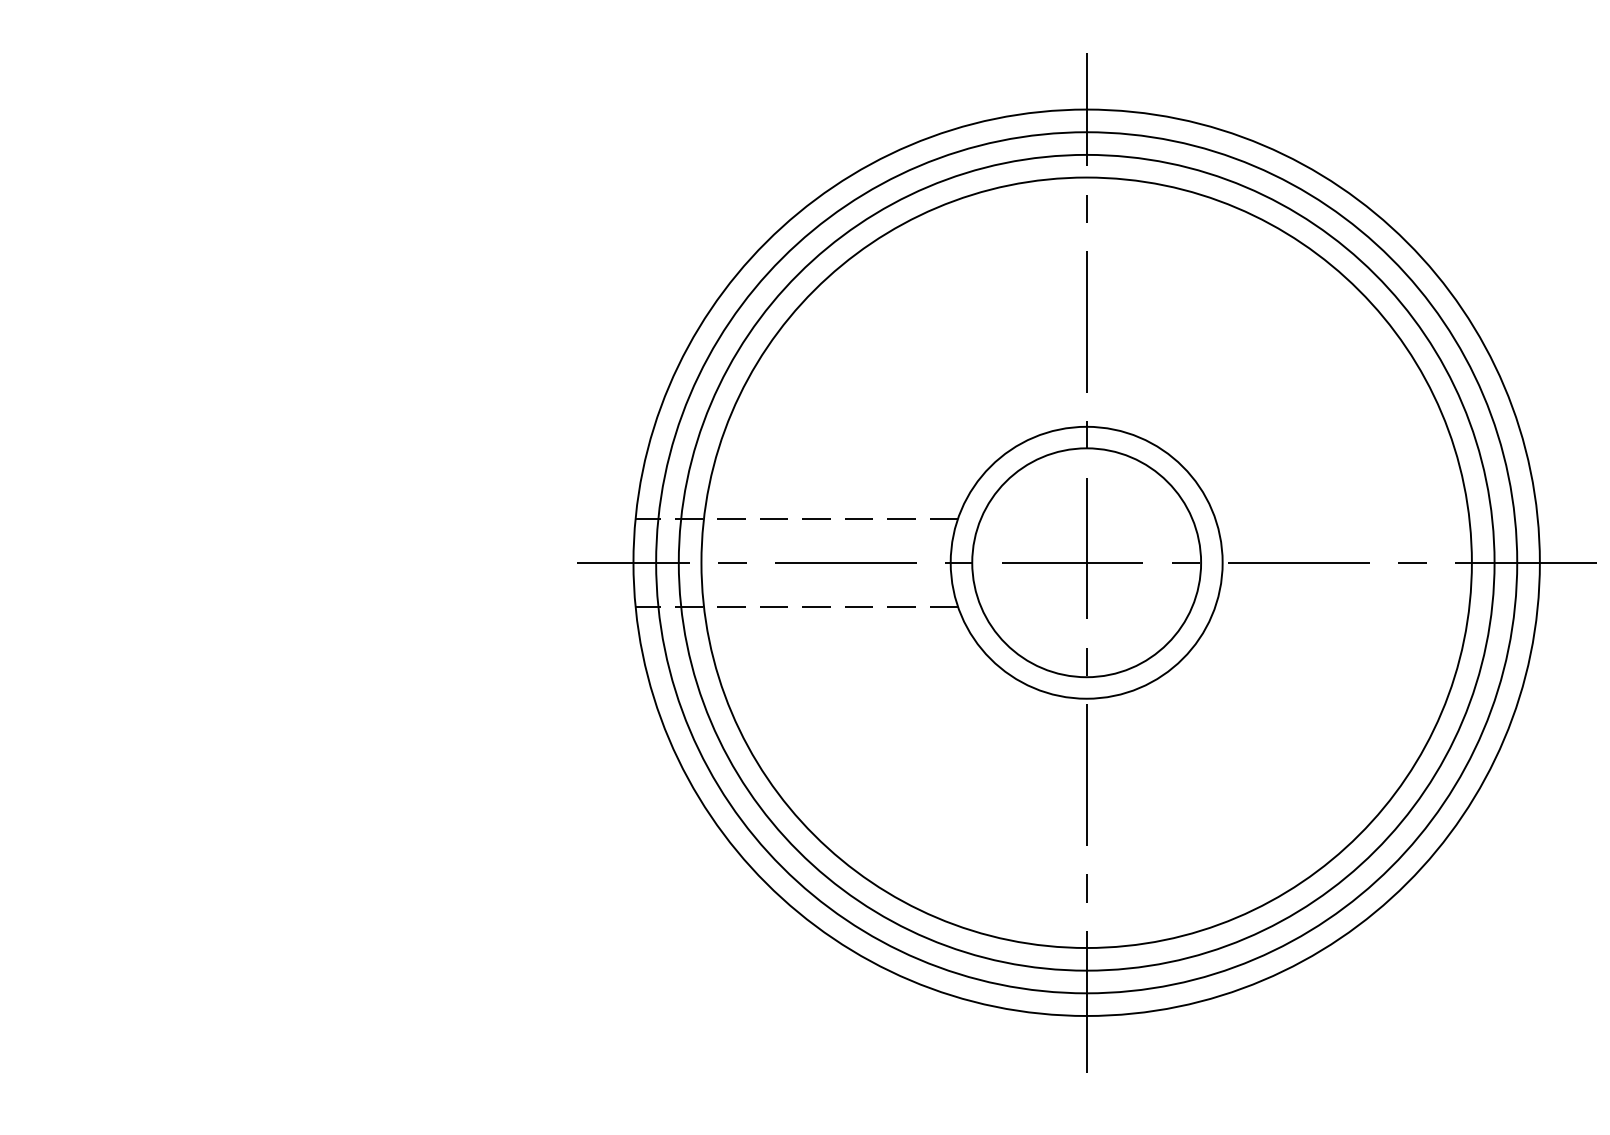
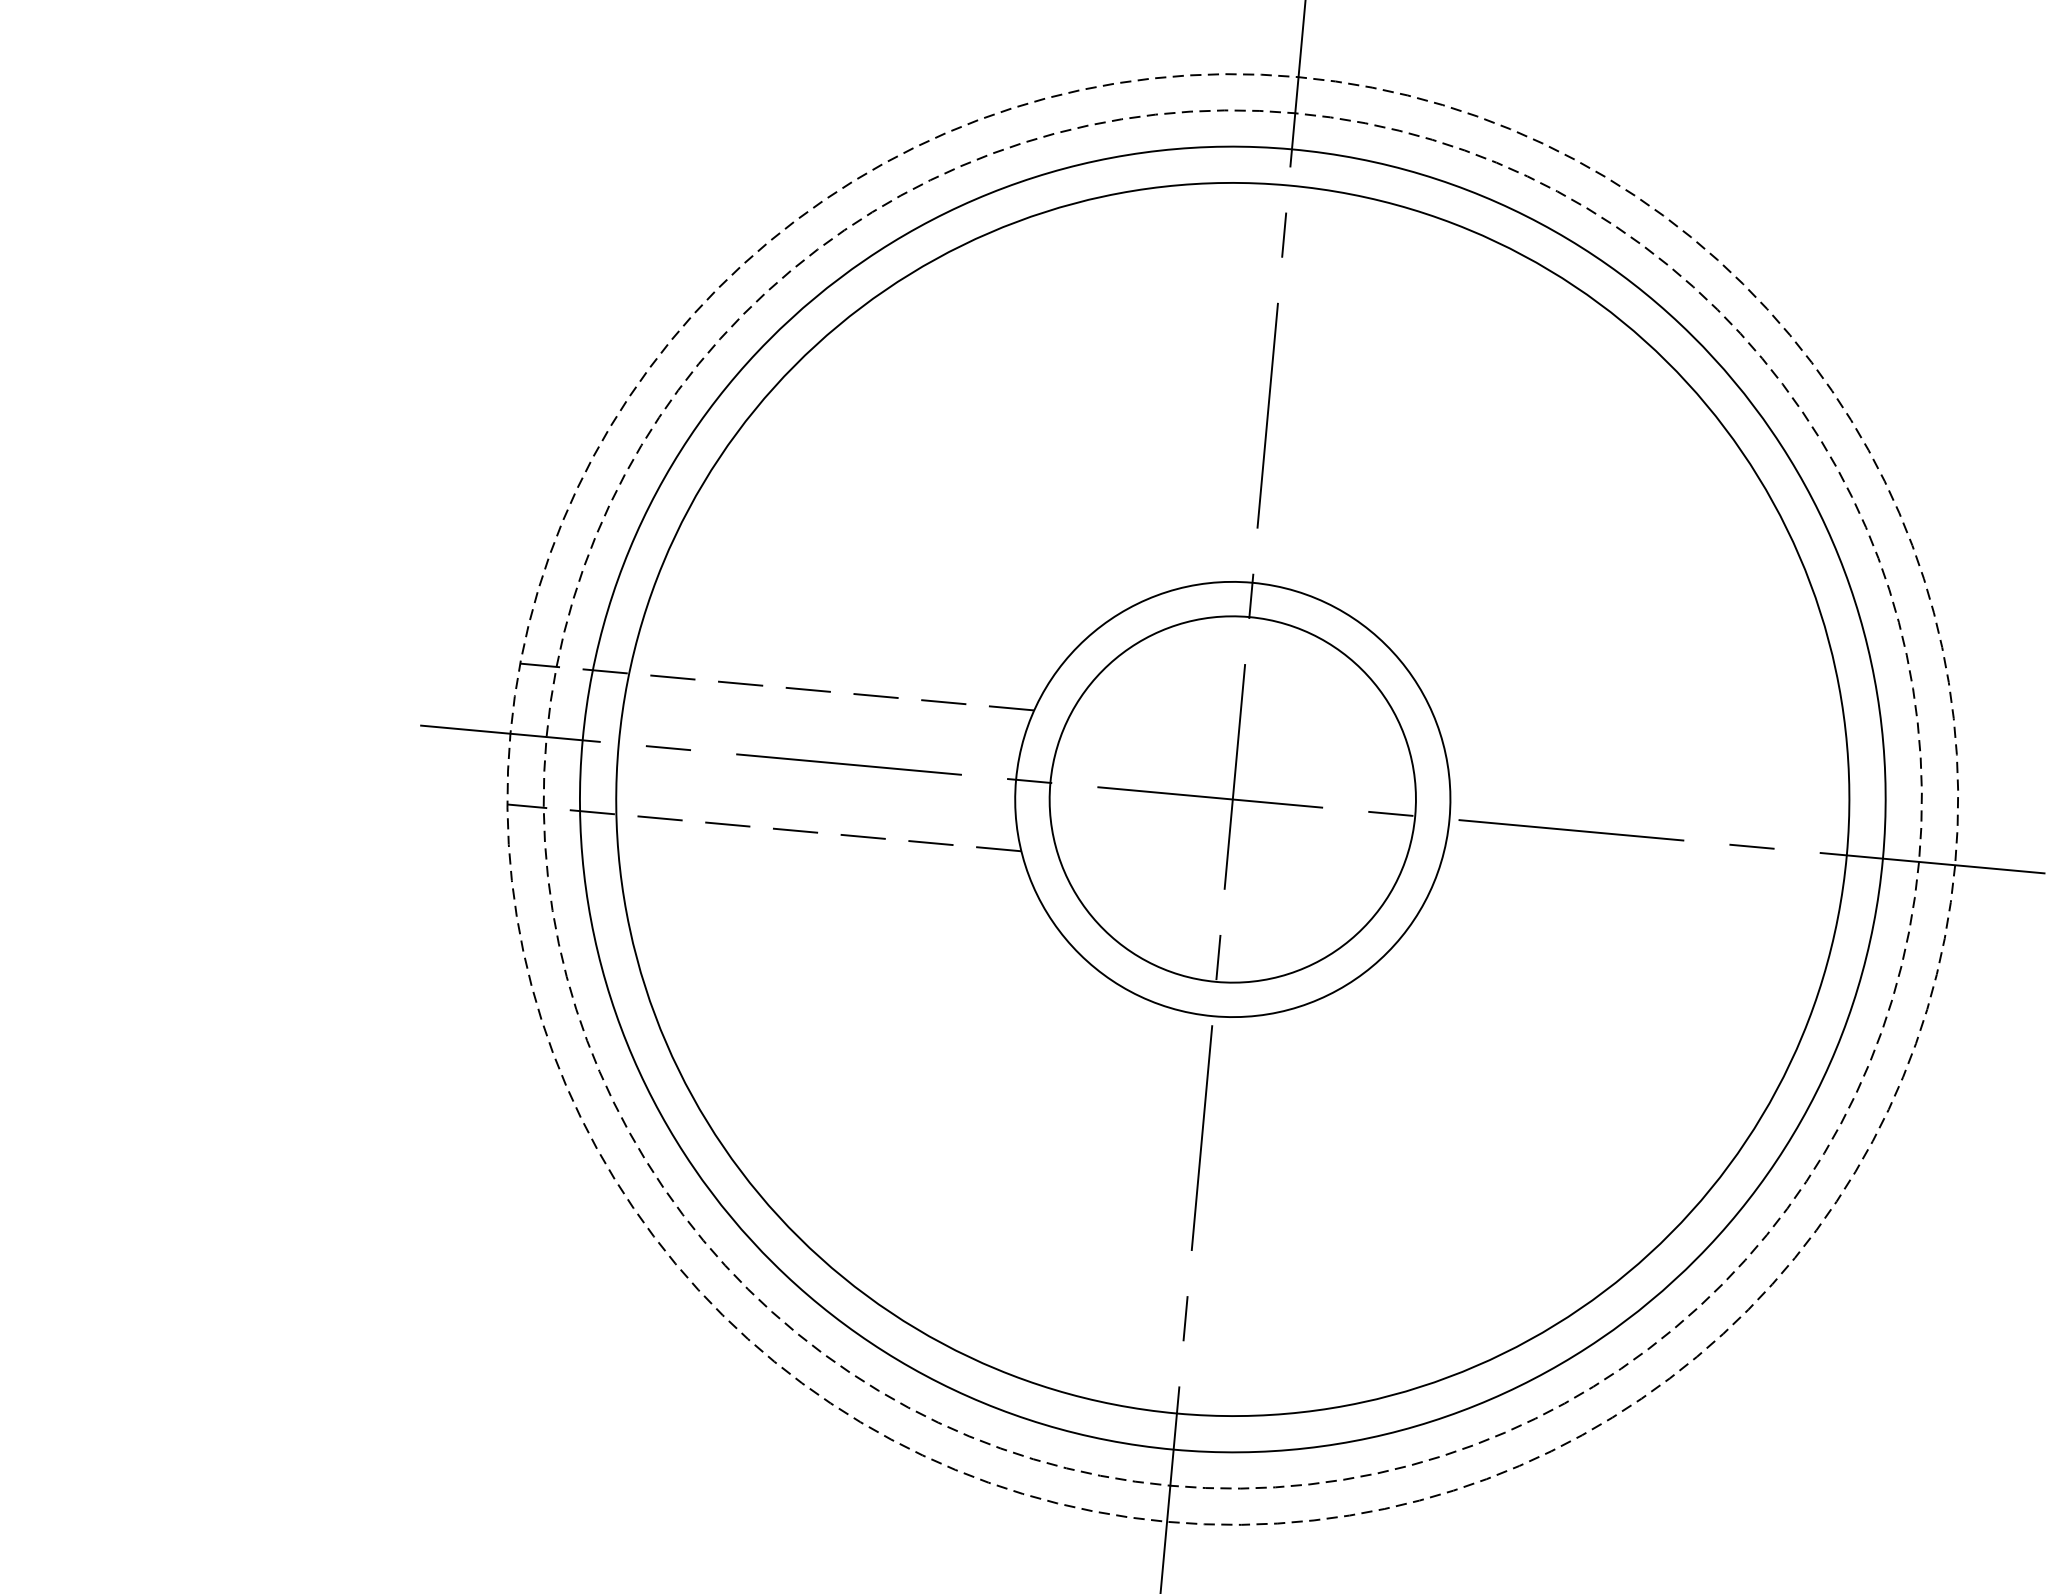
circle: (1086, 562) -> (1232, 799), solid -> dashed
circle: (1086, 562) -> (1232, 799), solid -> dashed

